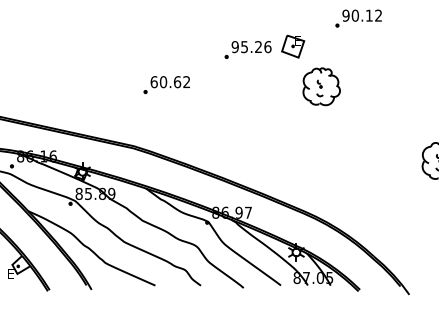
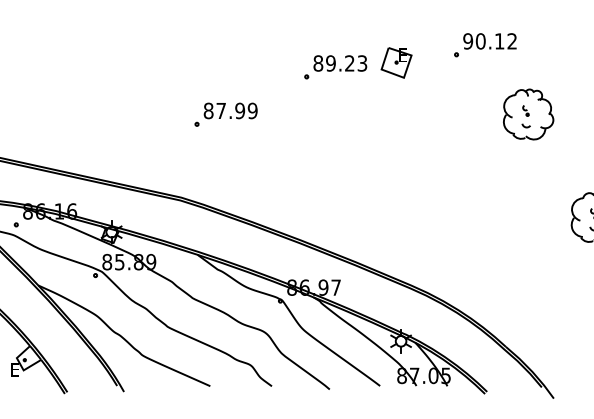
part: (358, 18) -> (485, 45), moved
text: (251, 47) -> (340, 64), 95.26 -> 89.23
text: (170, 82) -> (230, 111), 60.62 -> 87.99
part: (321, 86) -> (528, 114), moved

